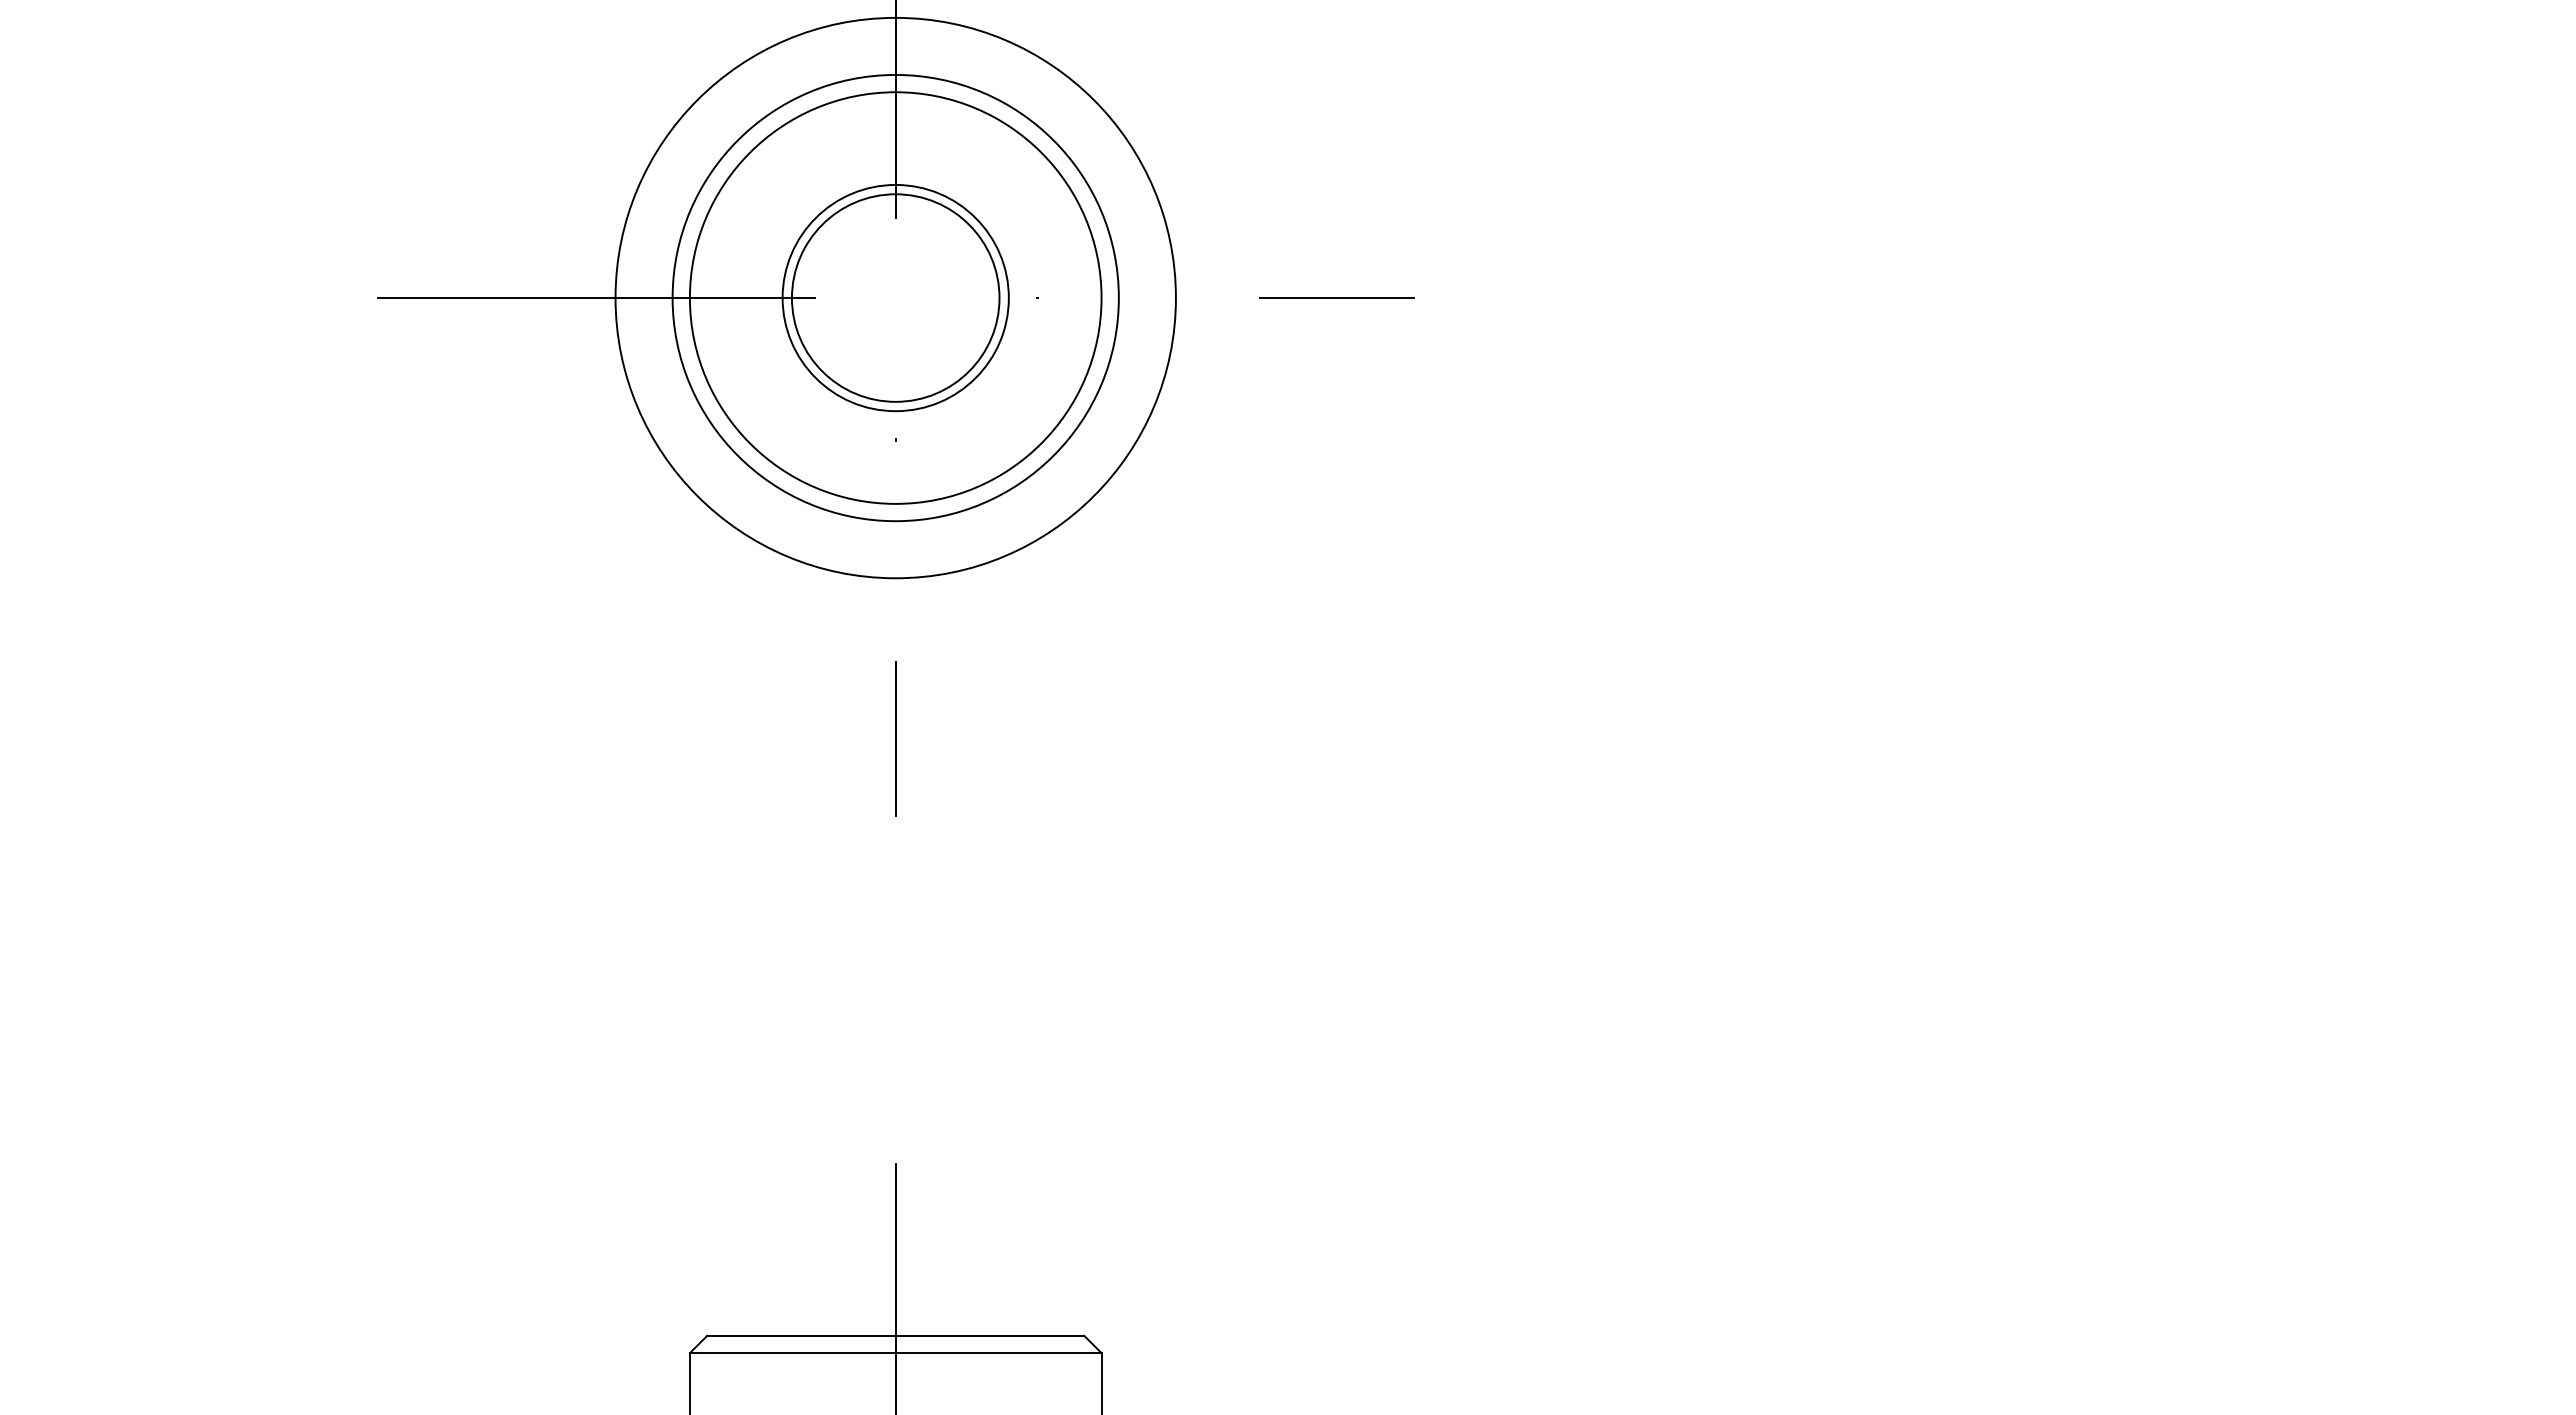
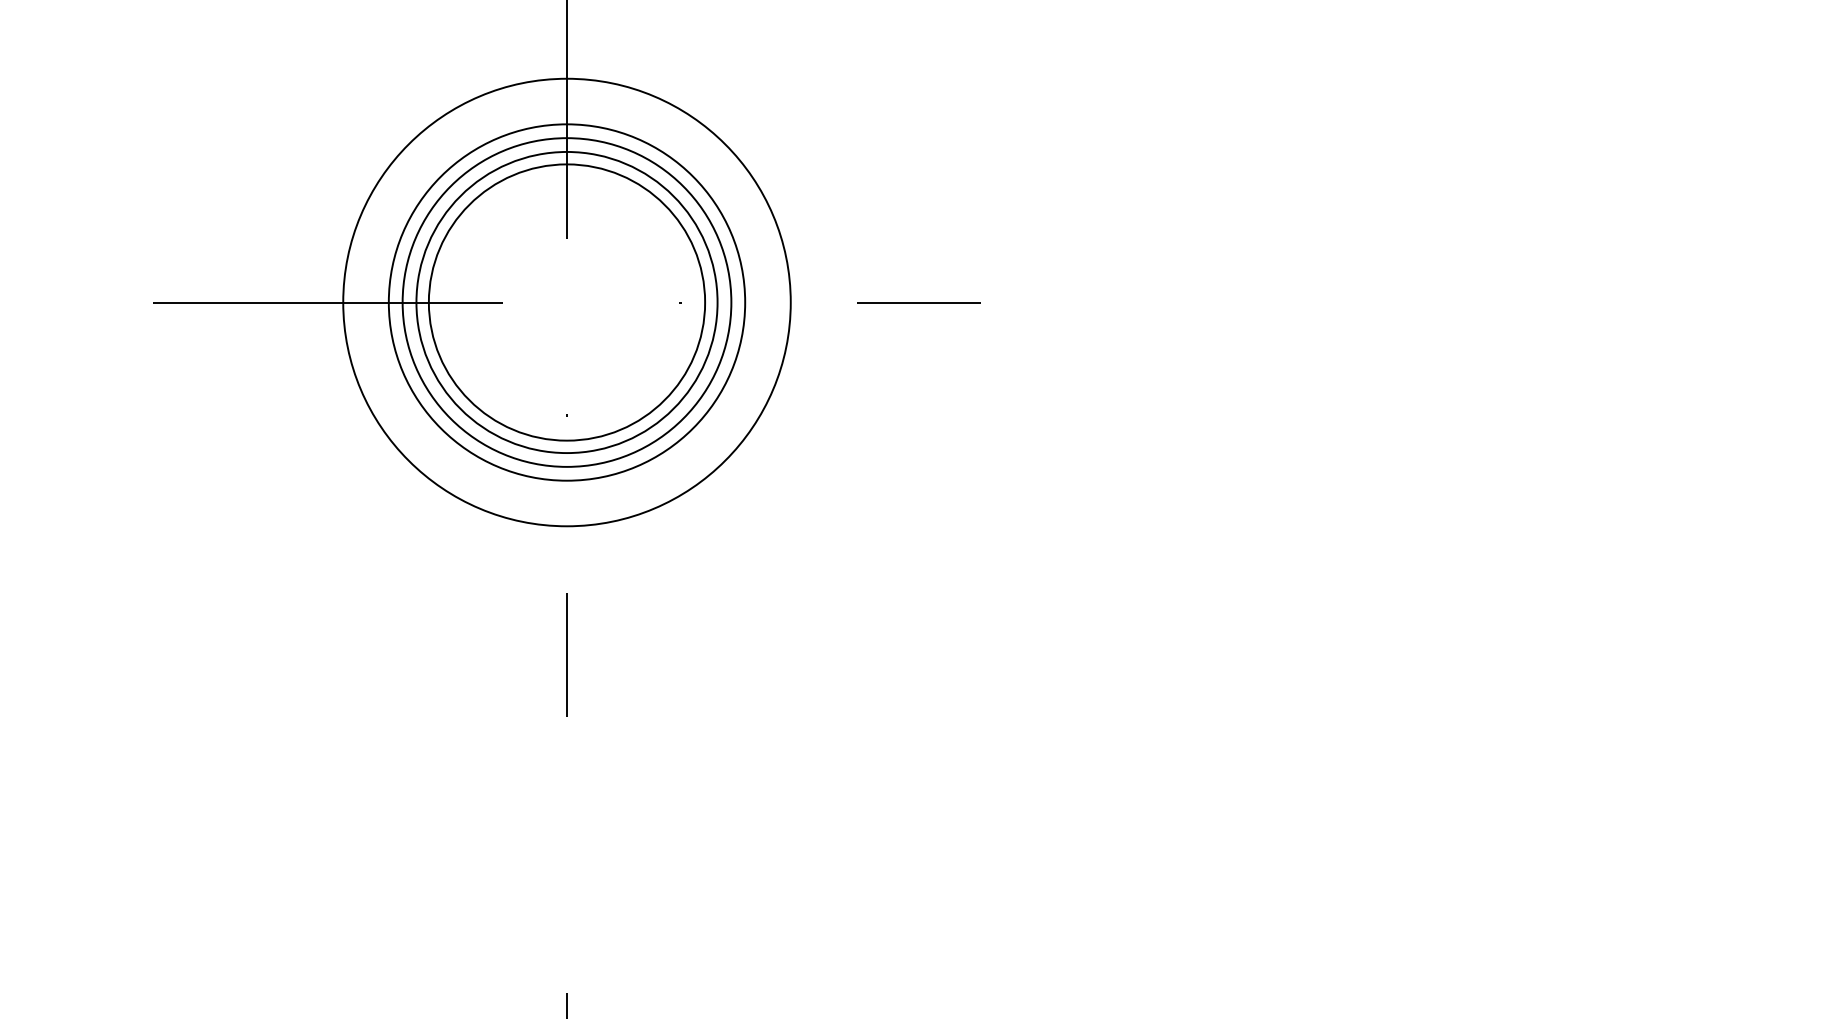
circle: (895, 297) -> (566, 302), size x1.67
circle: (895, 298) -> (566, 302), size x1.67

